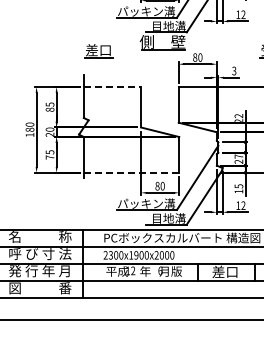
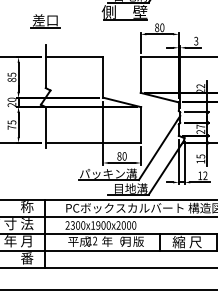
part: (98, 51) -> (45, 21), moved
line: (112, 86) -> (74, 56), dashed -> solid
line: (131, 172) -> (93, 142), dashed -> solid
text: (224, 271) -> (186, 241), 差口 -> 縮 尺

